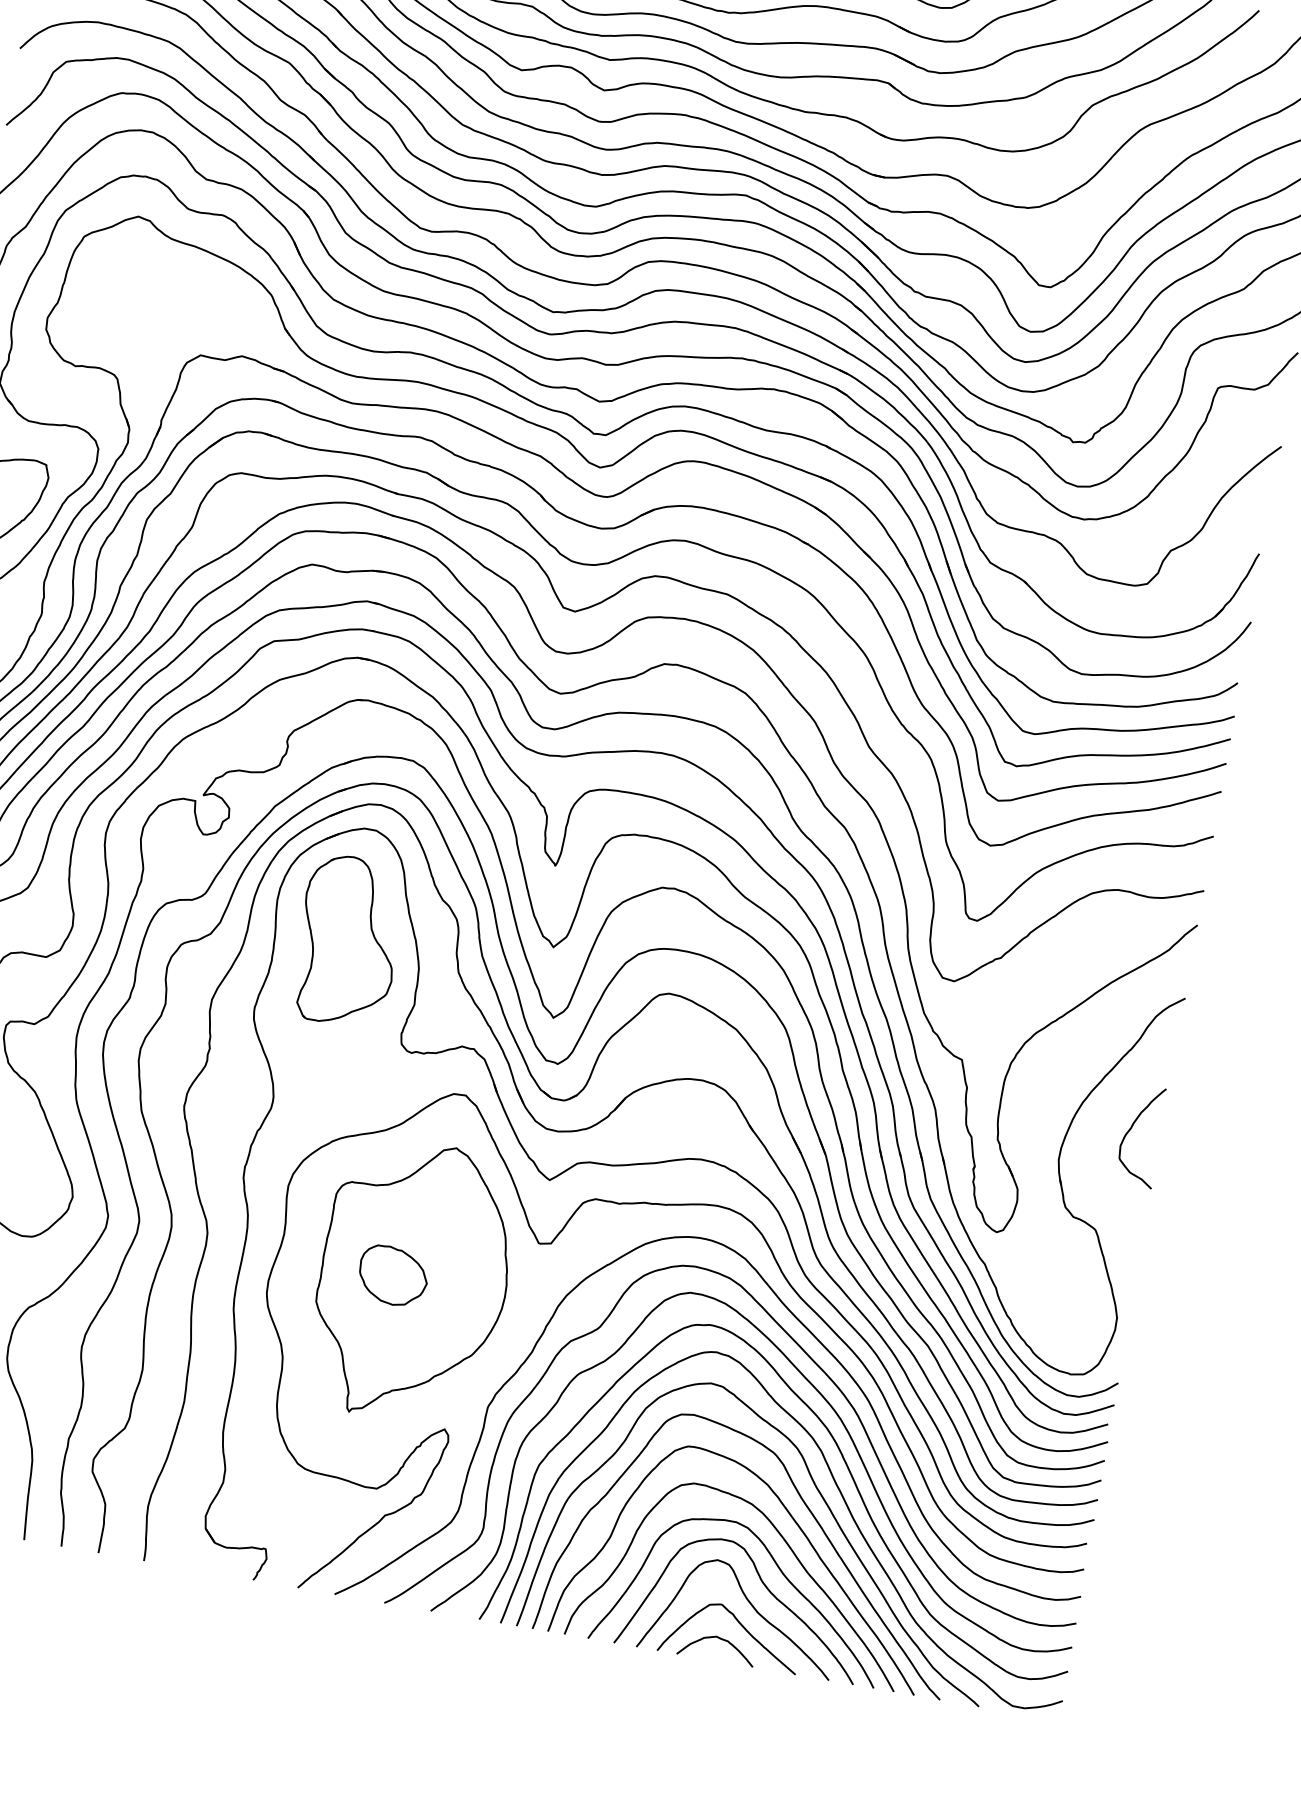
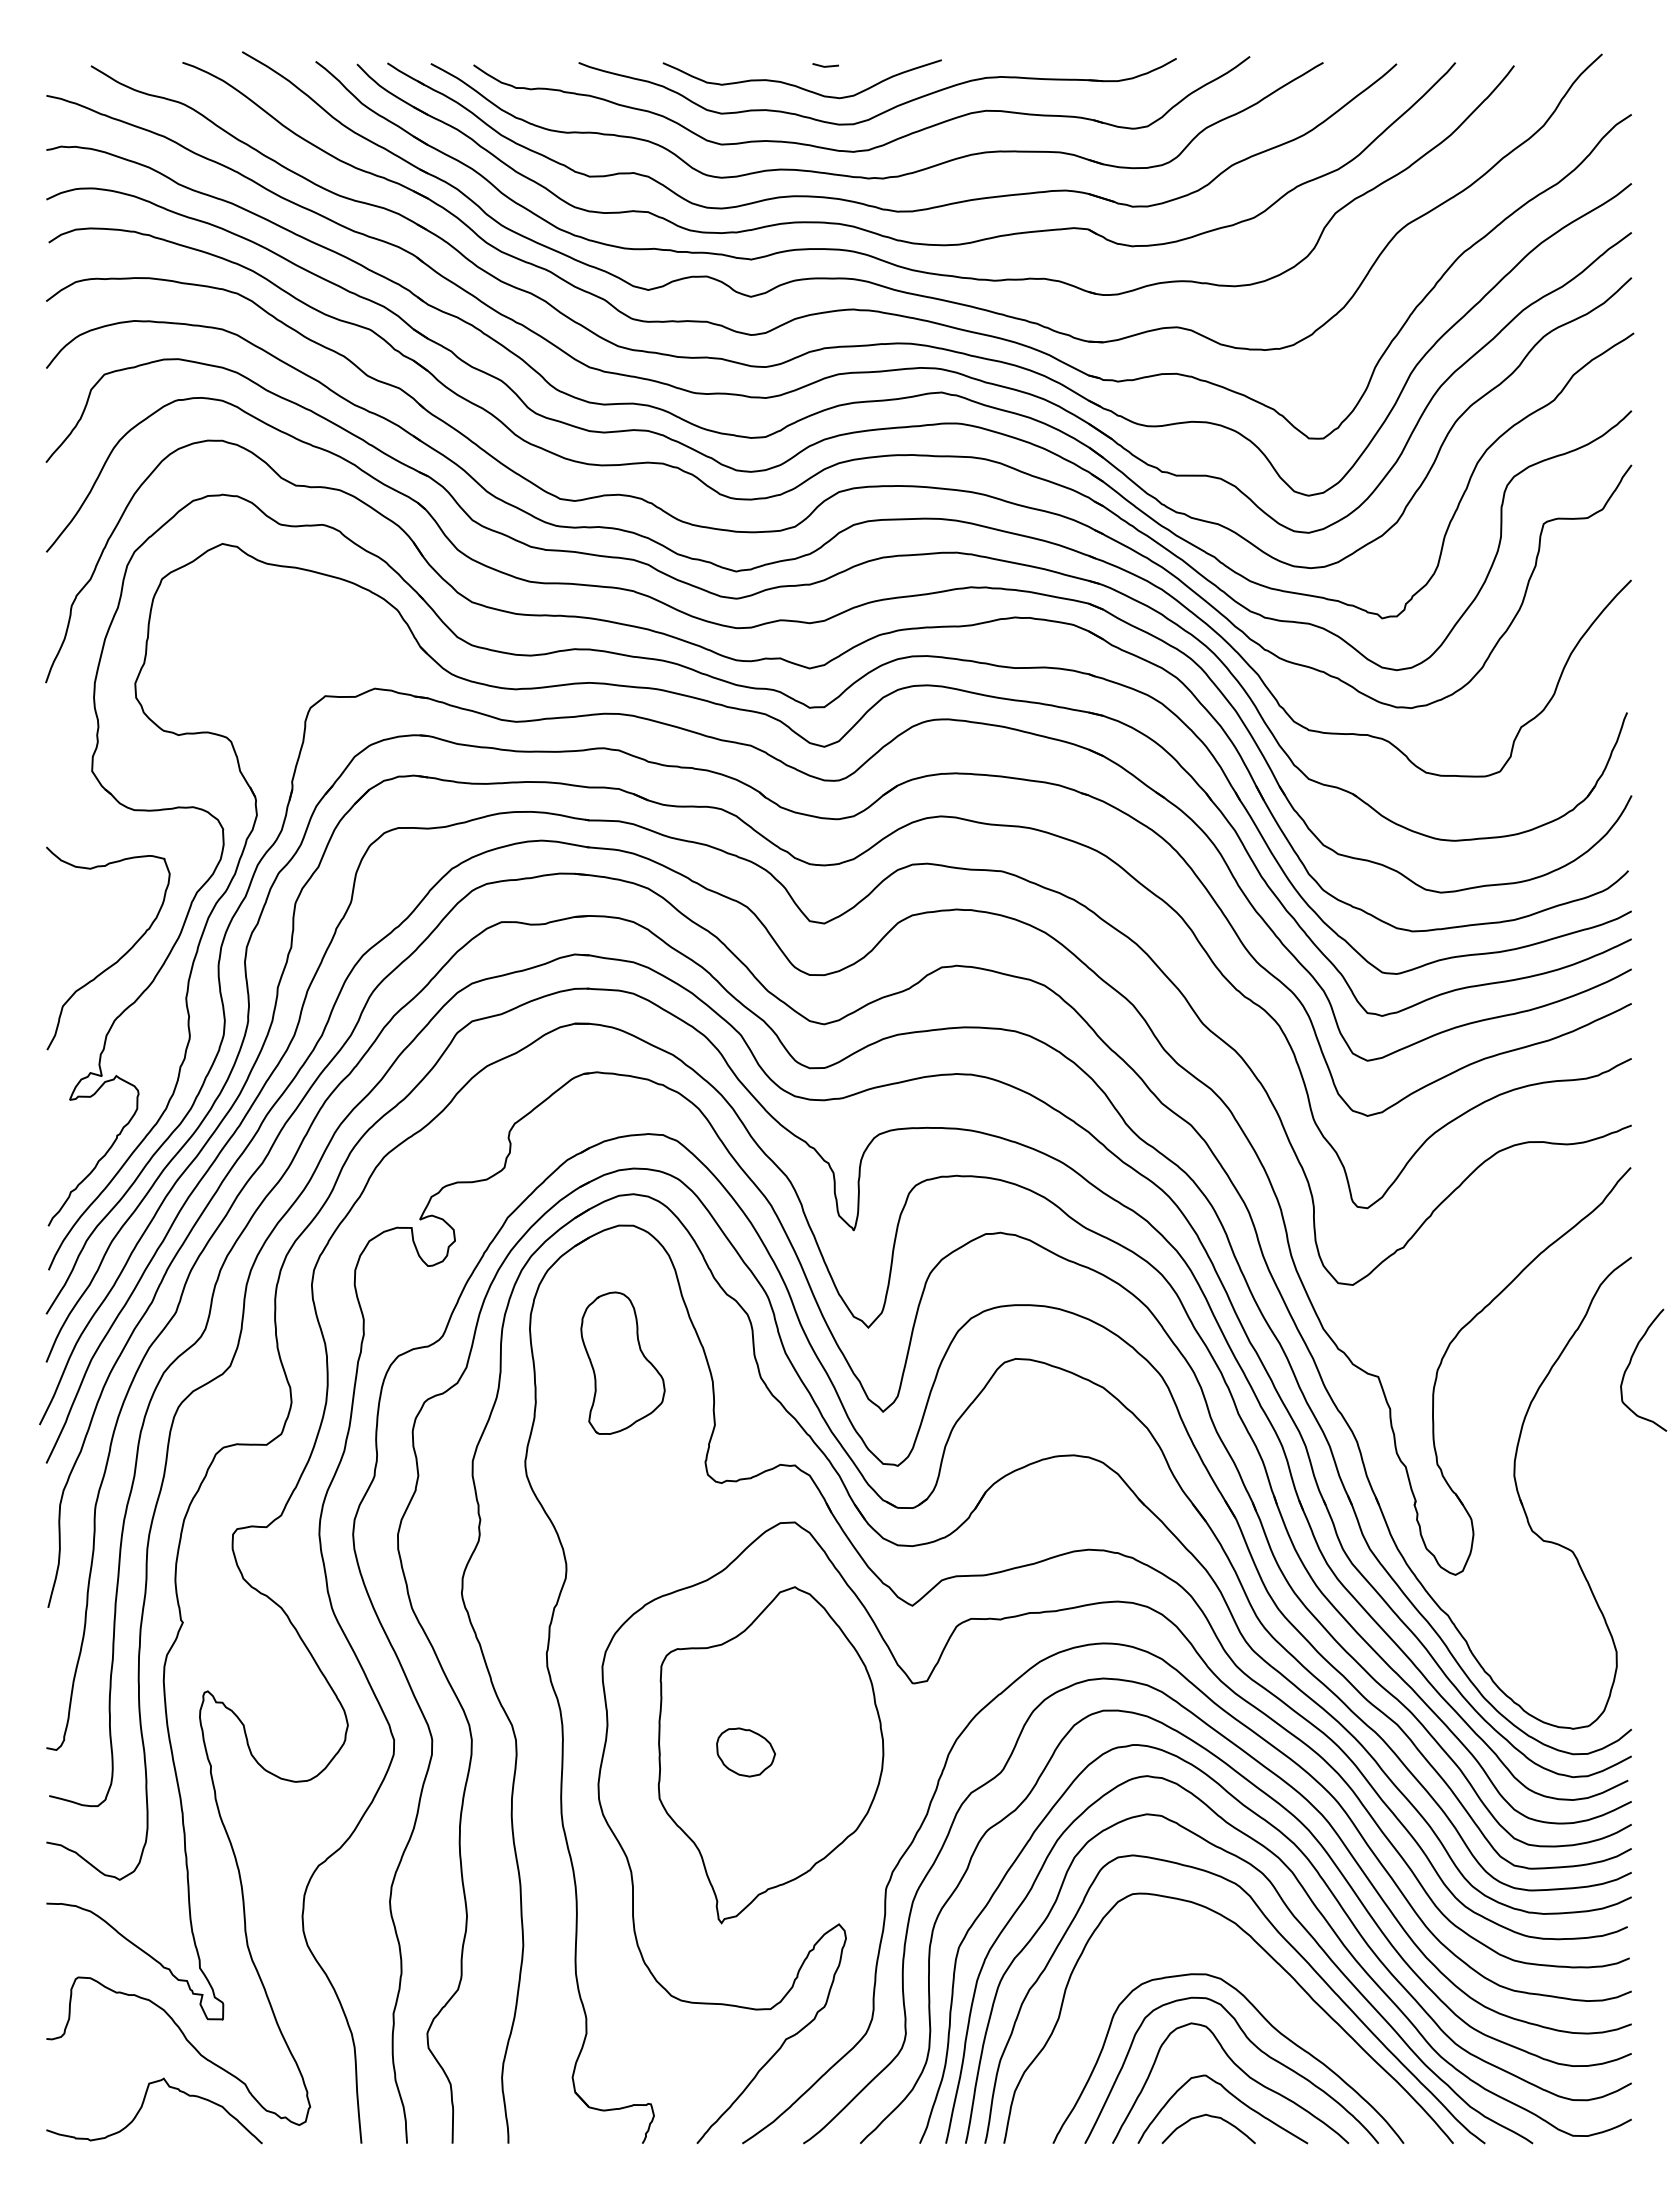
part: (347, 941) -> (622, 1363), size x0.7
curve: (1131, 1129) -> (1630, 1364), moved
part: (392, 1275) -> (745, 1752), size x0.7
curve: (788, 1546) -> (1272, 1992), removed

